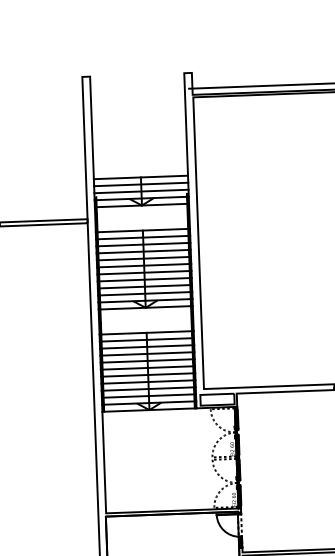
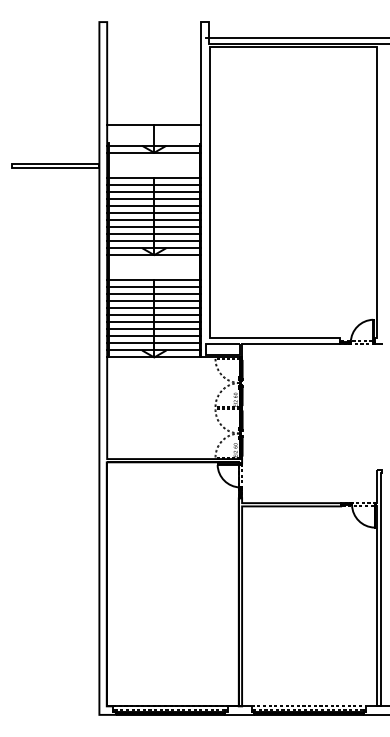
line: (141, 184) -> (154, 131), removed
line: (141, 191) -> (154, 138), removed

